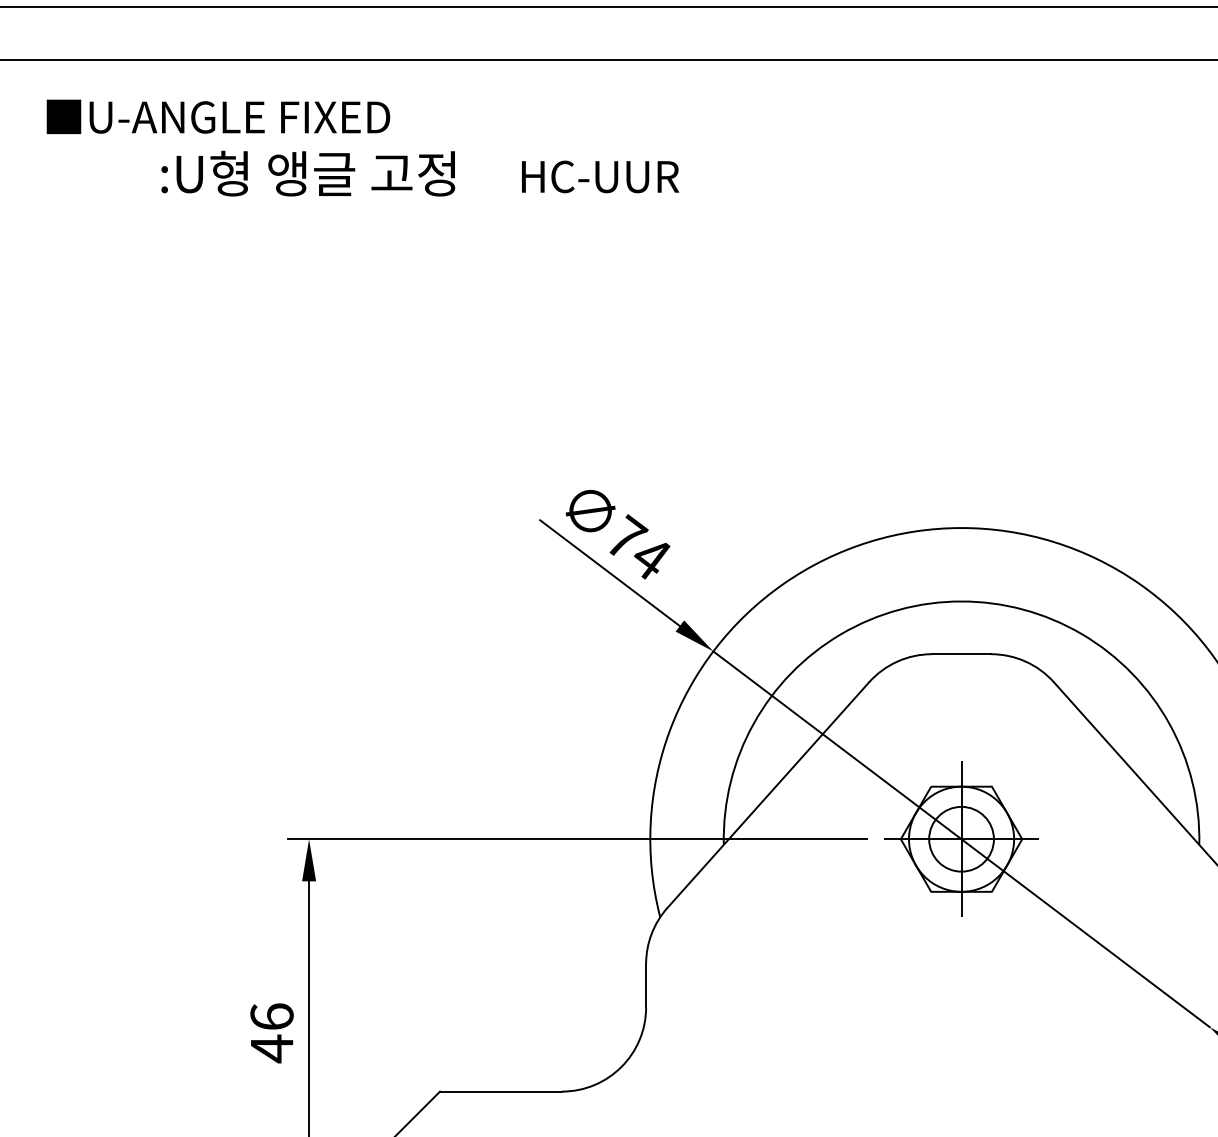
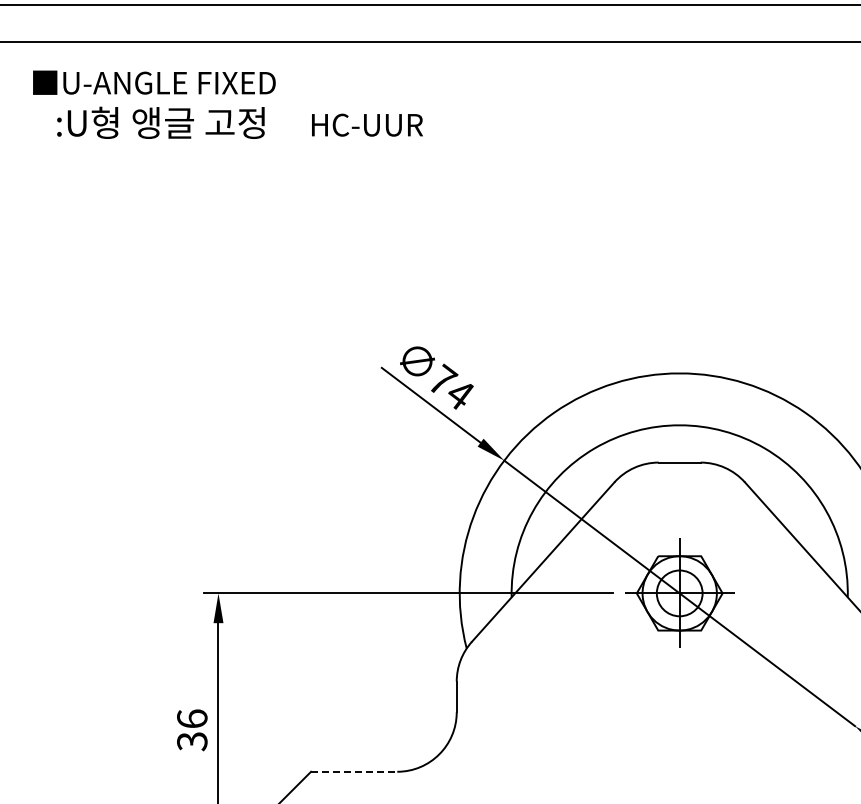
text: (419, 173) -> (239, 122), moved
text: (272, 1048) -> (192, 741), 46 -> 36
line: (501, 1091) -> (354, 771), solid -> dashed

